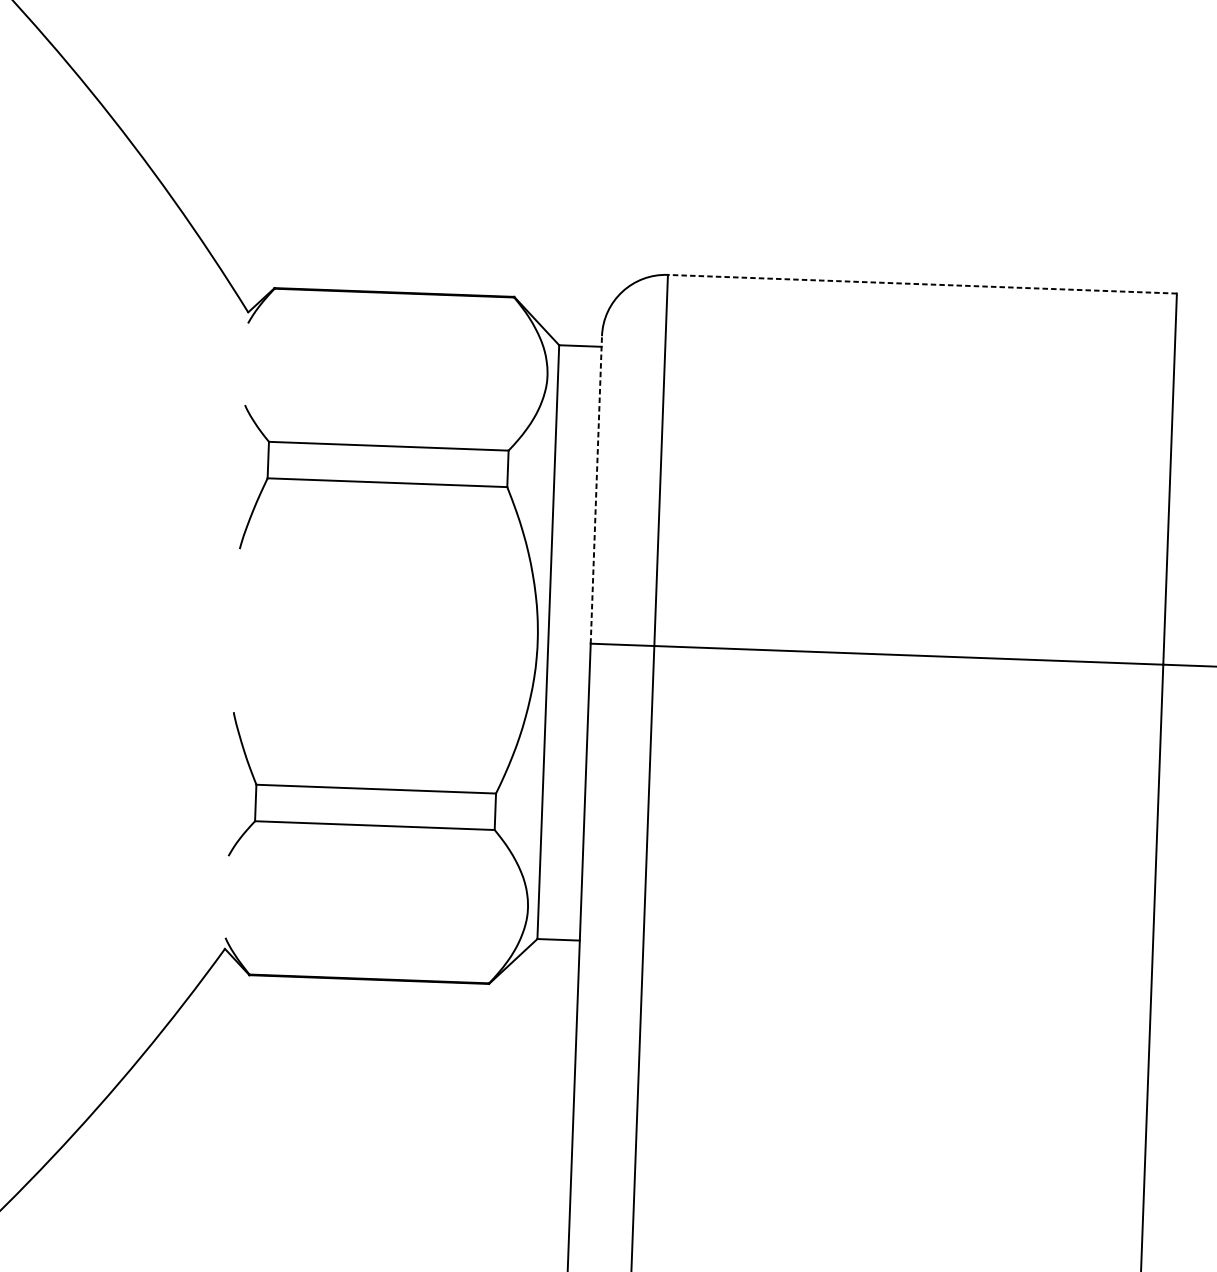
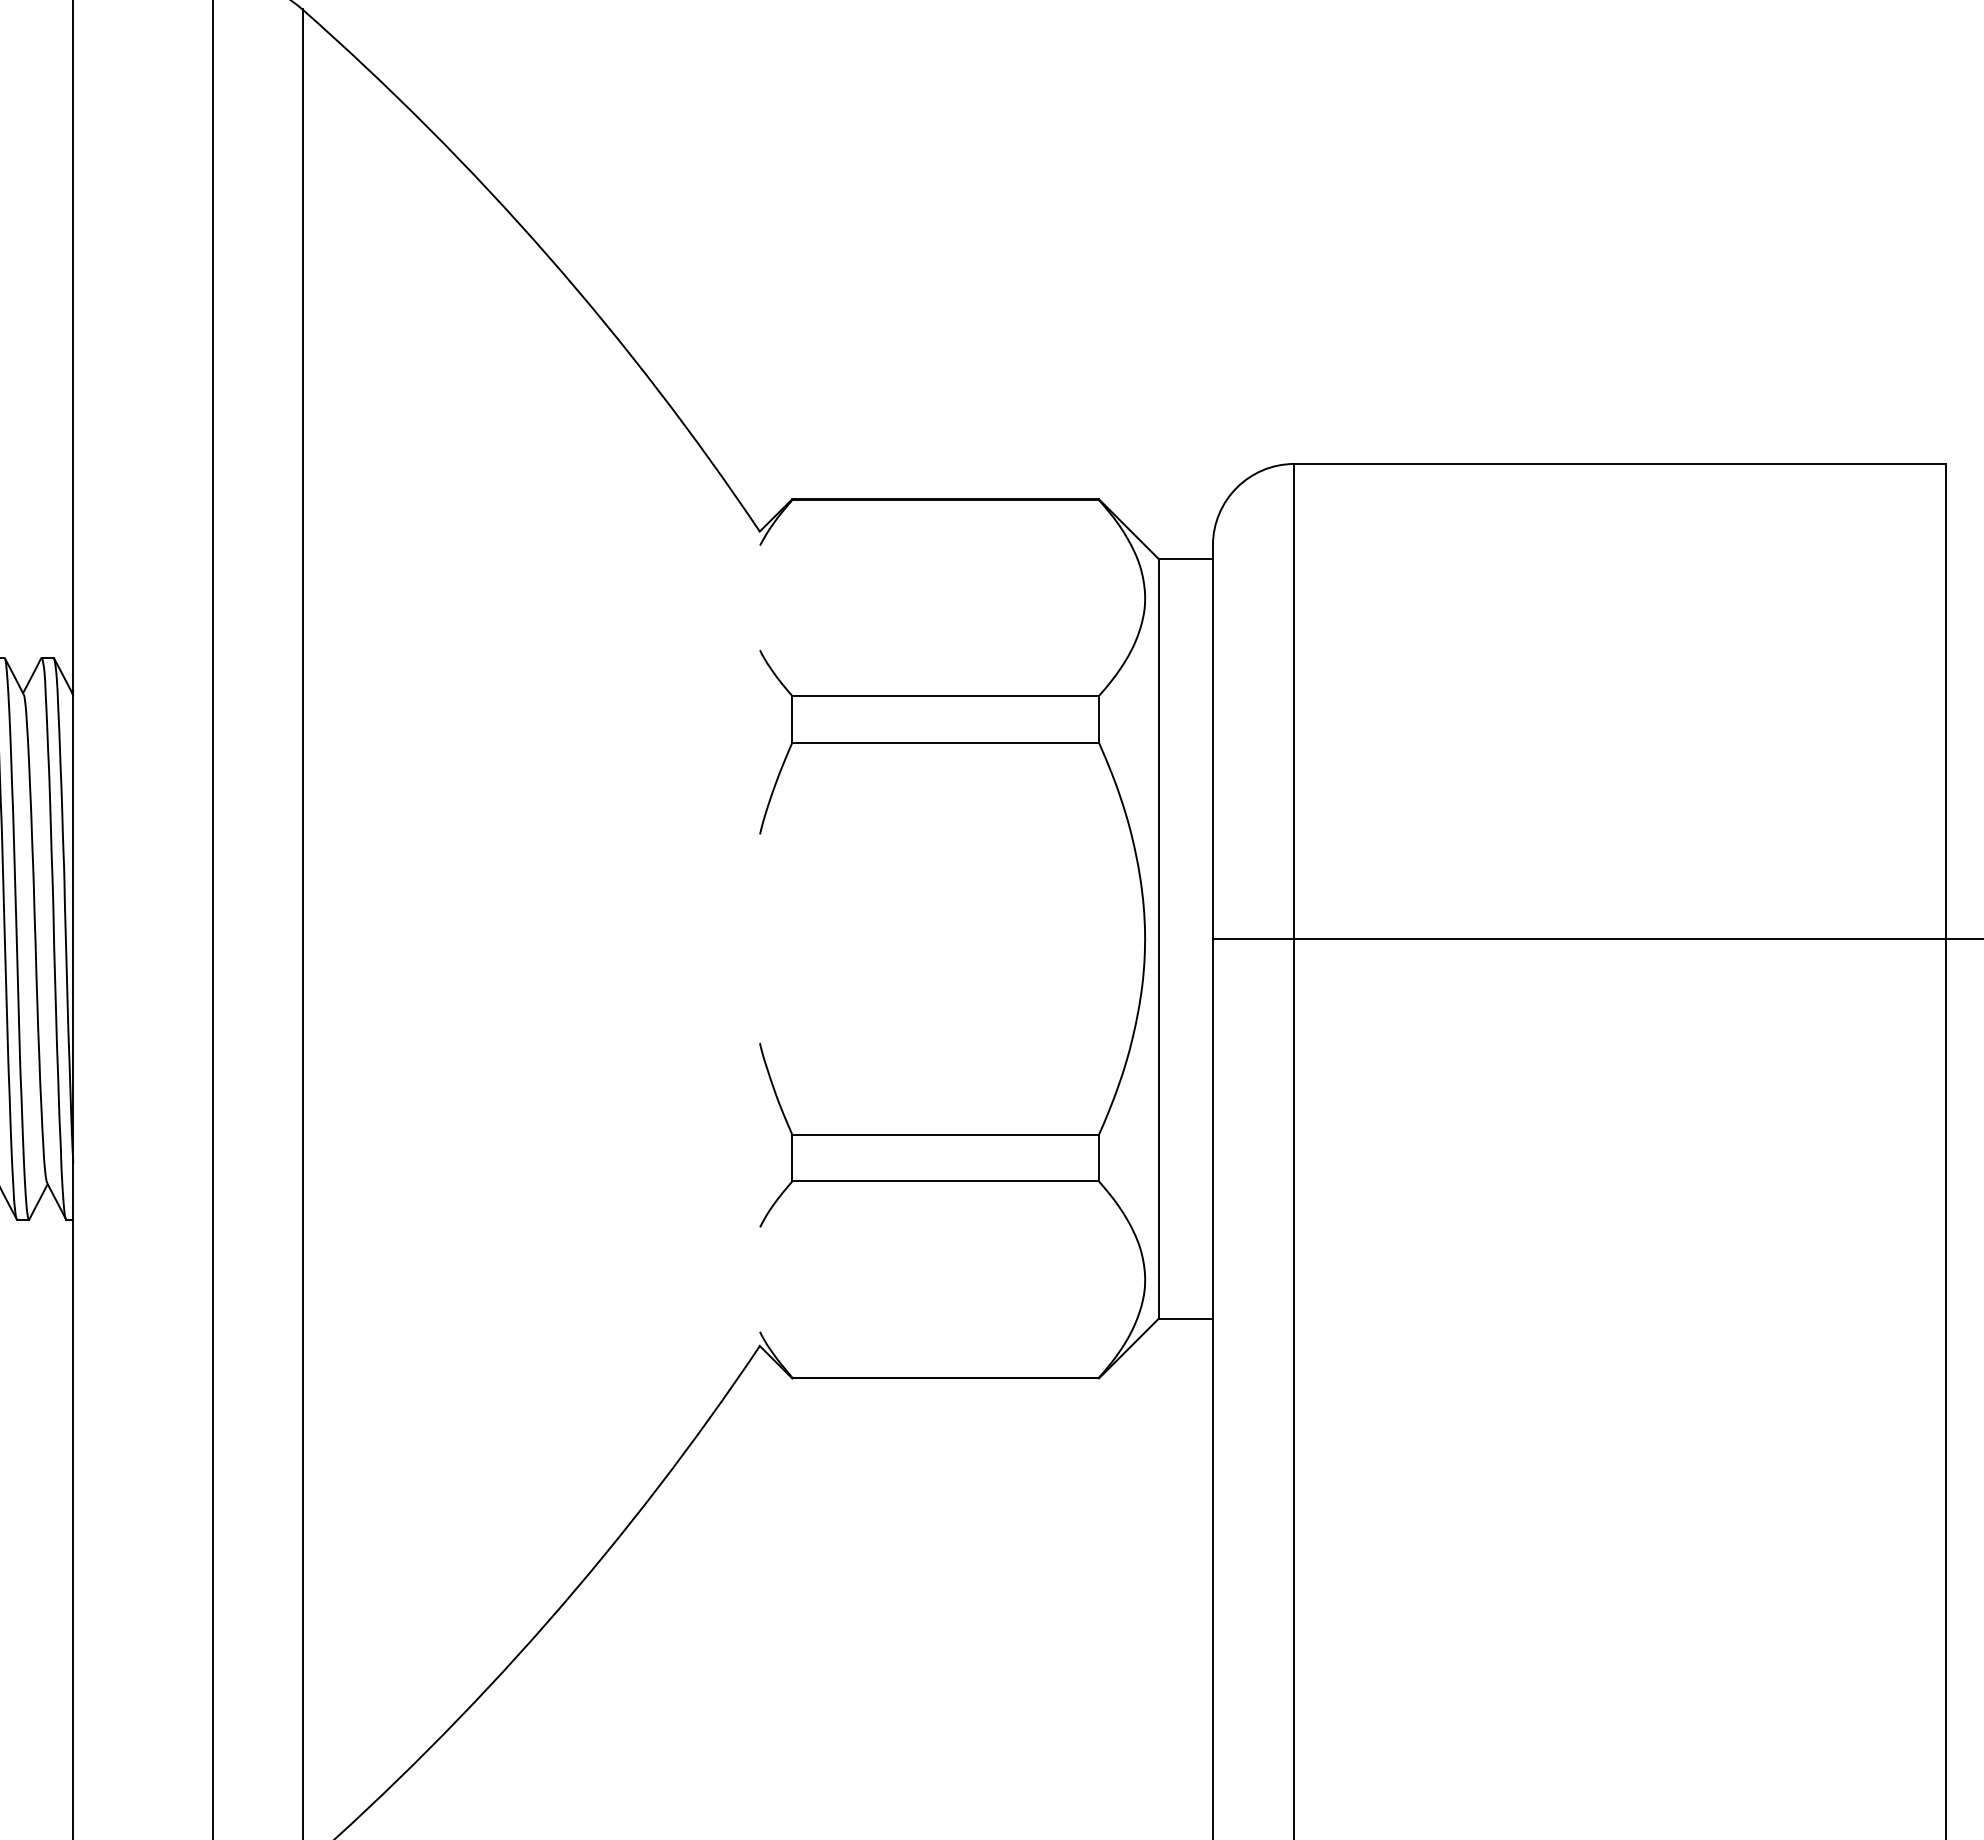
line: (922, 283) -> (1619, 463), dashed -> solid
line: (596, 490) -> (1212, 742), dashed -> solid

